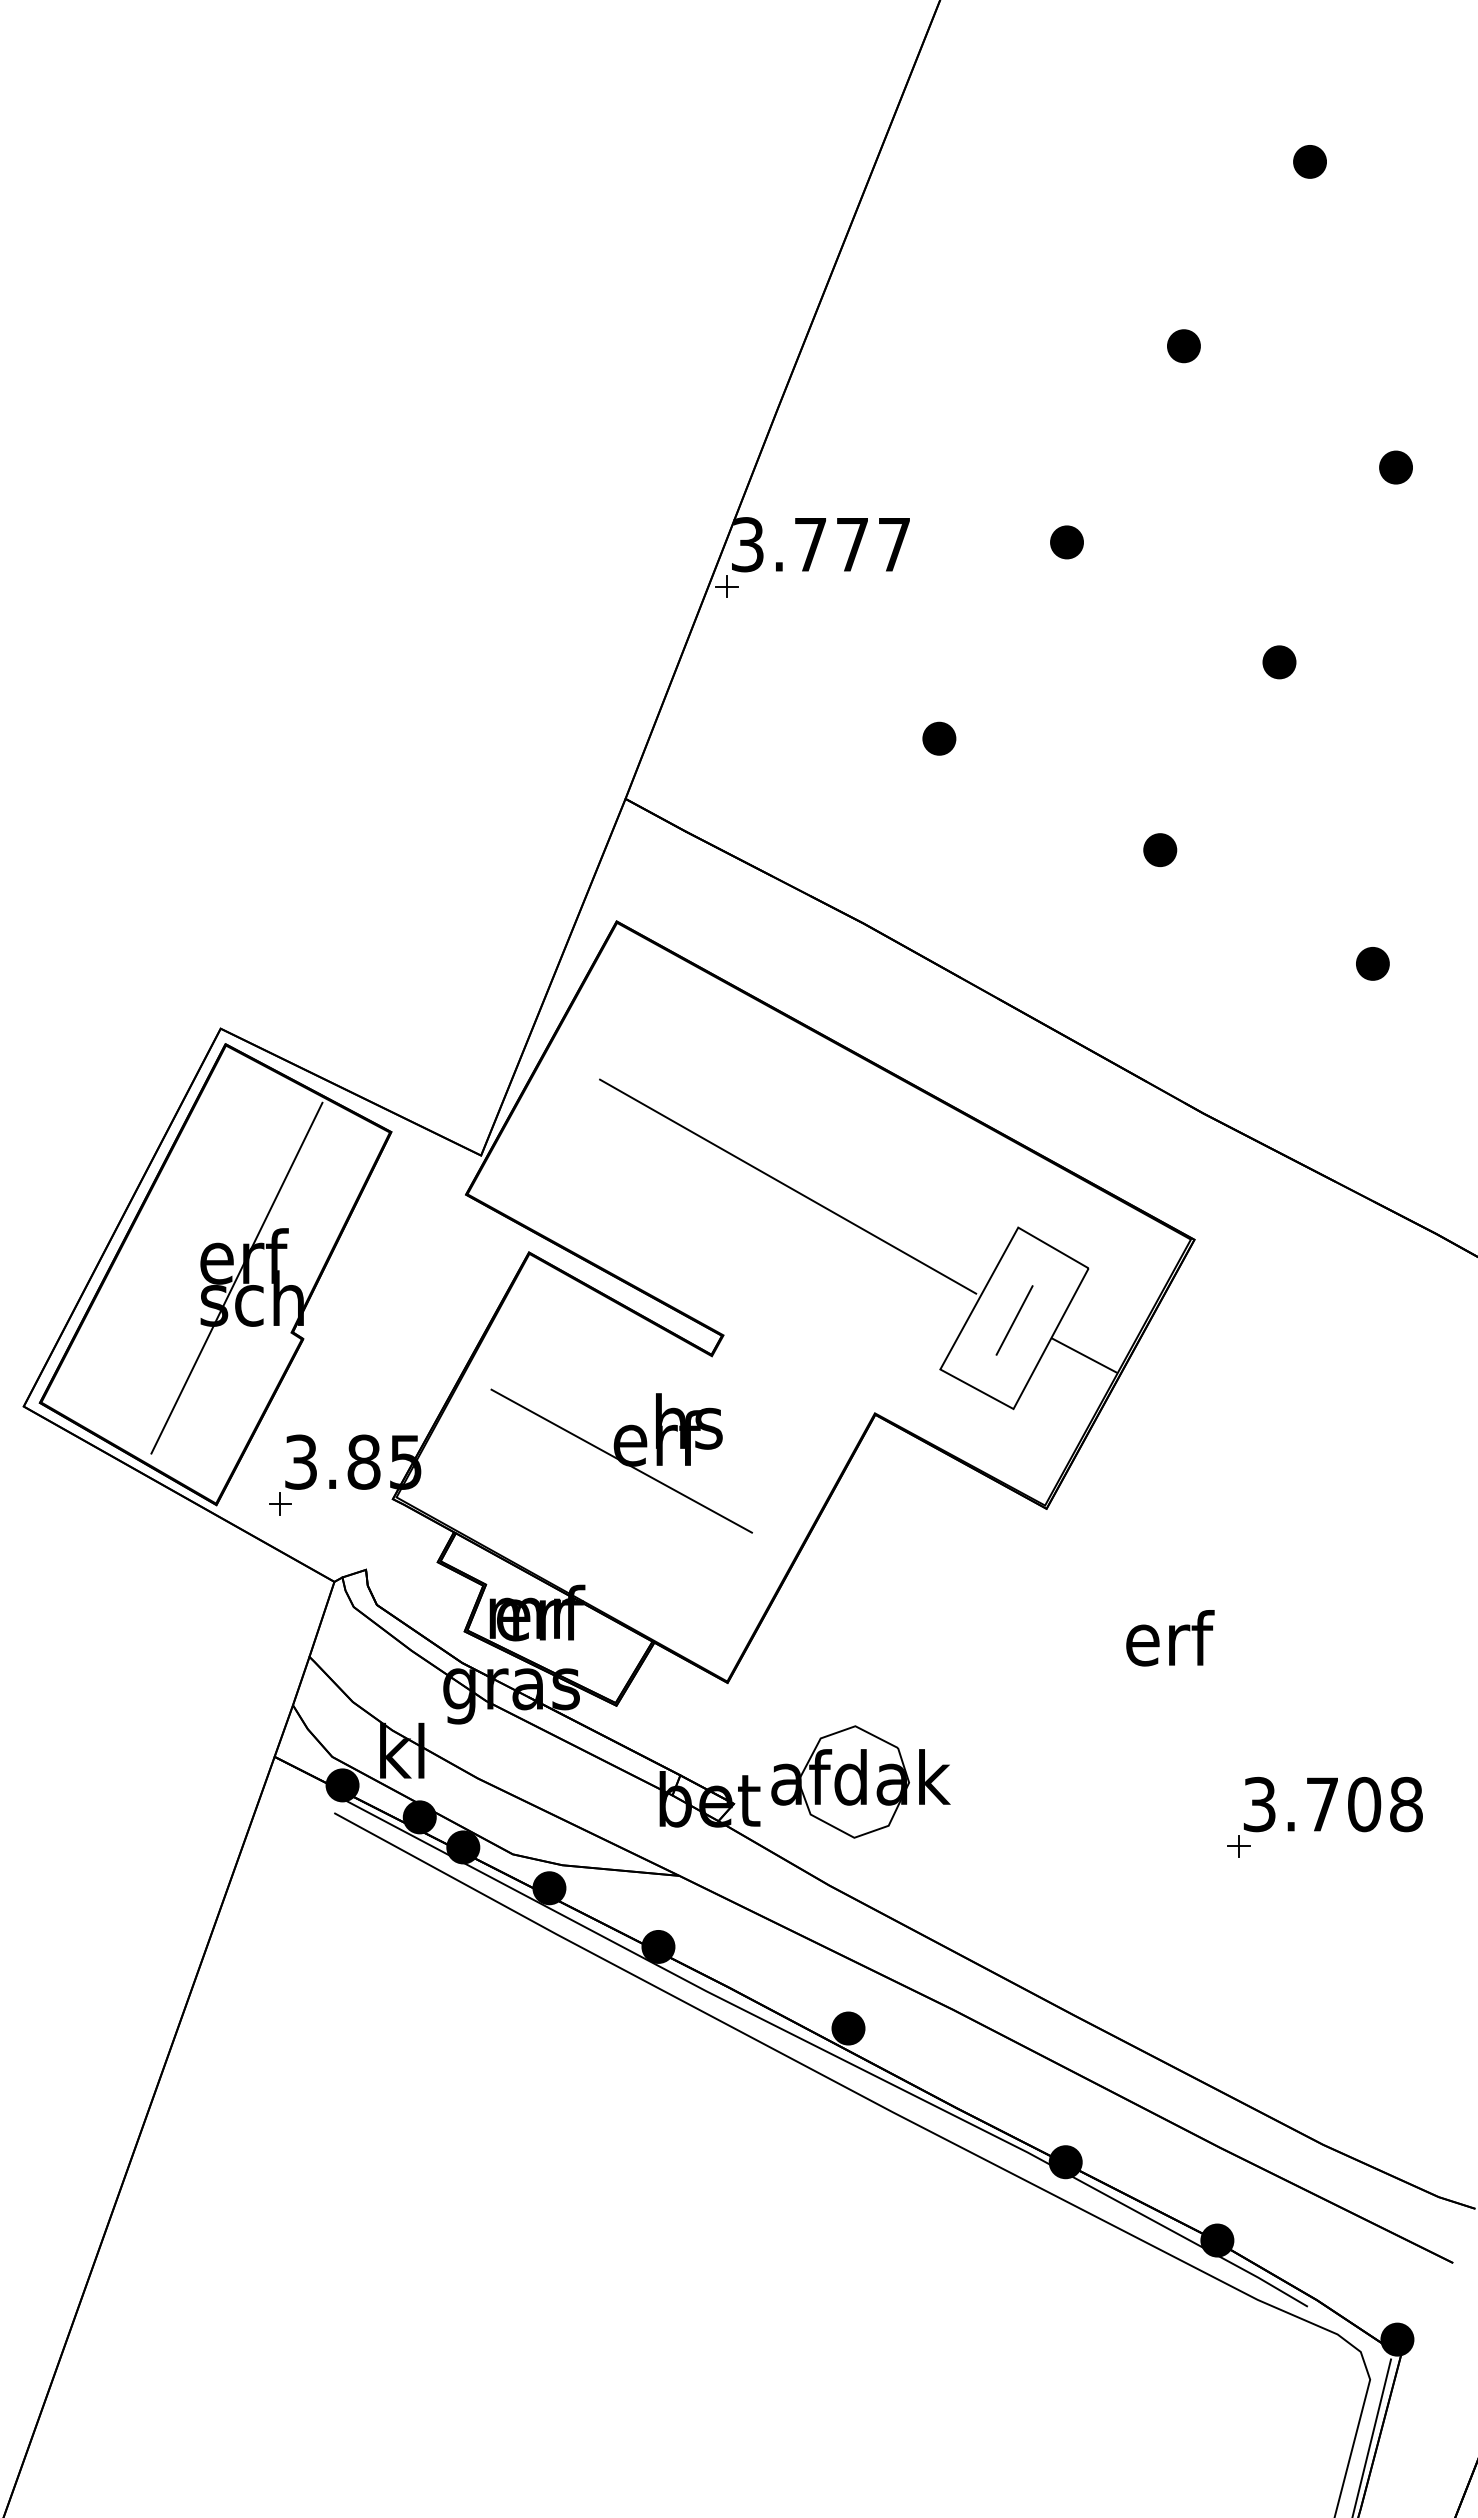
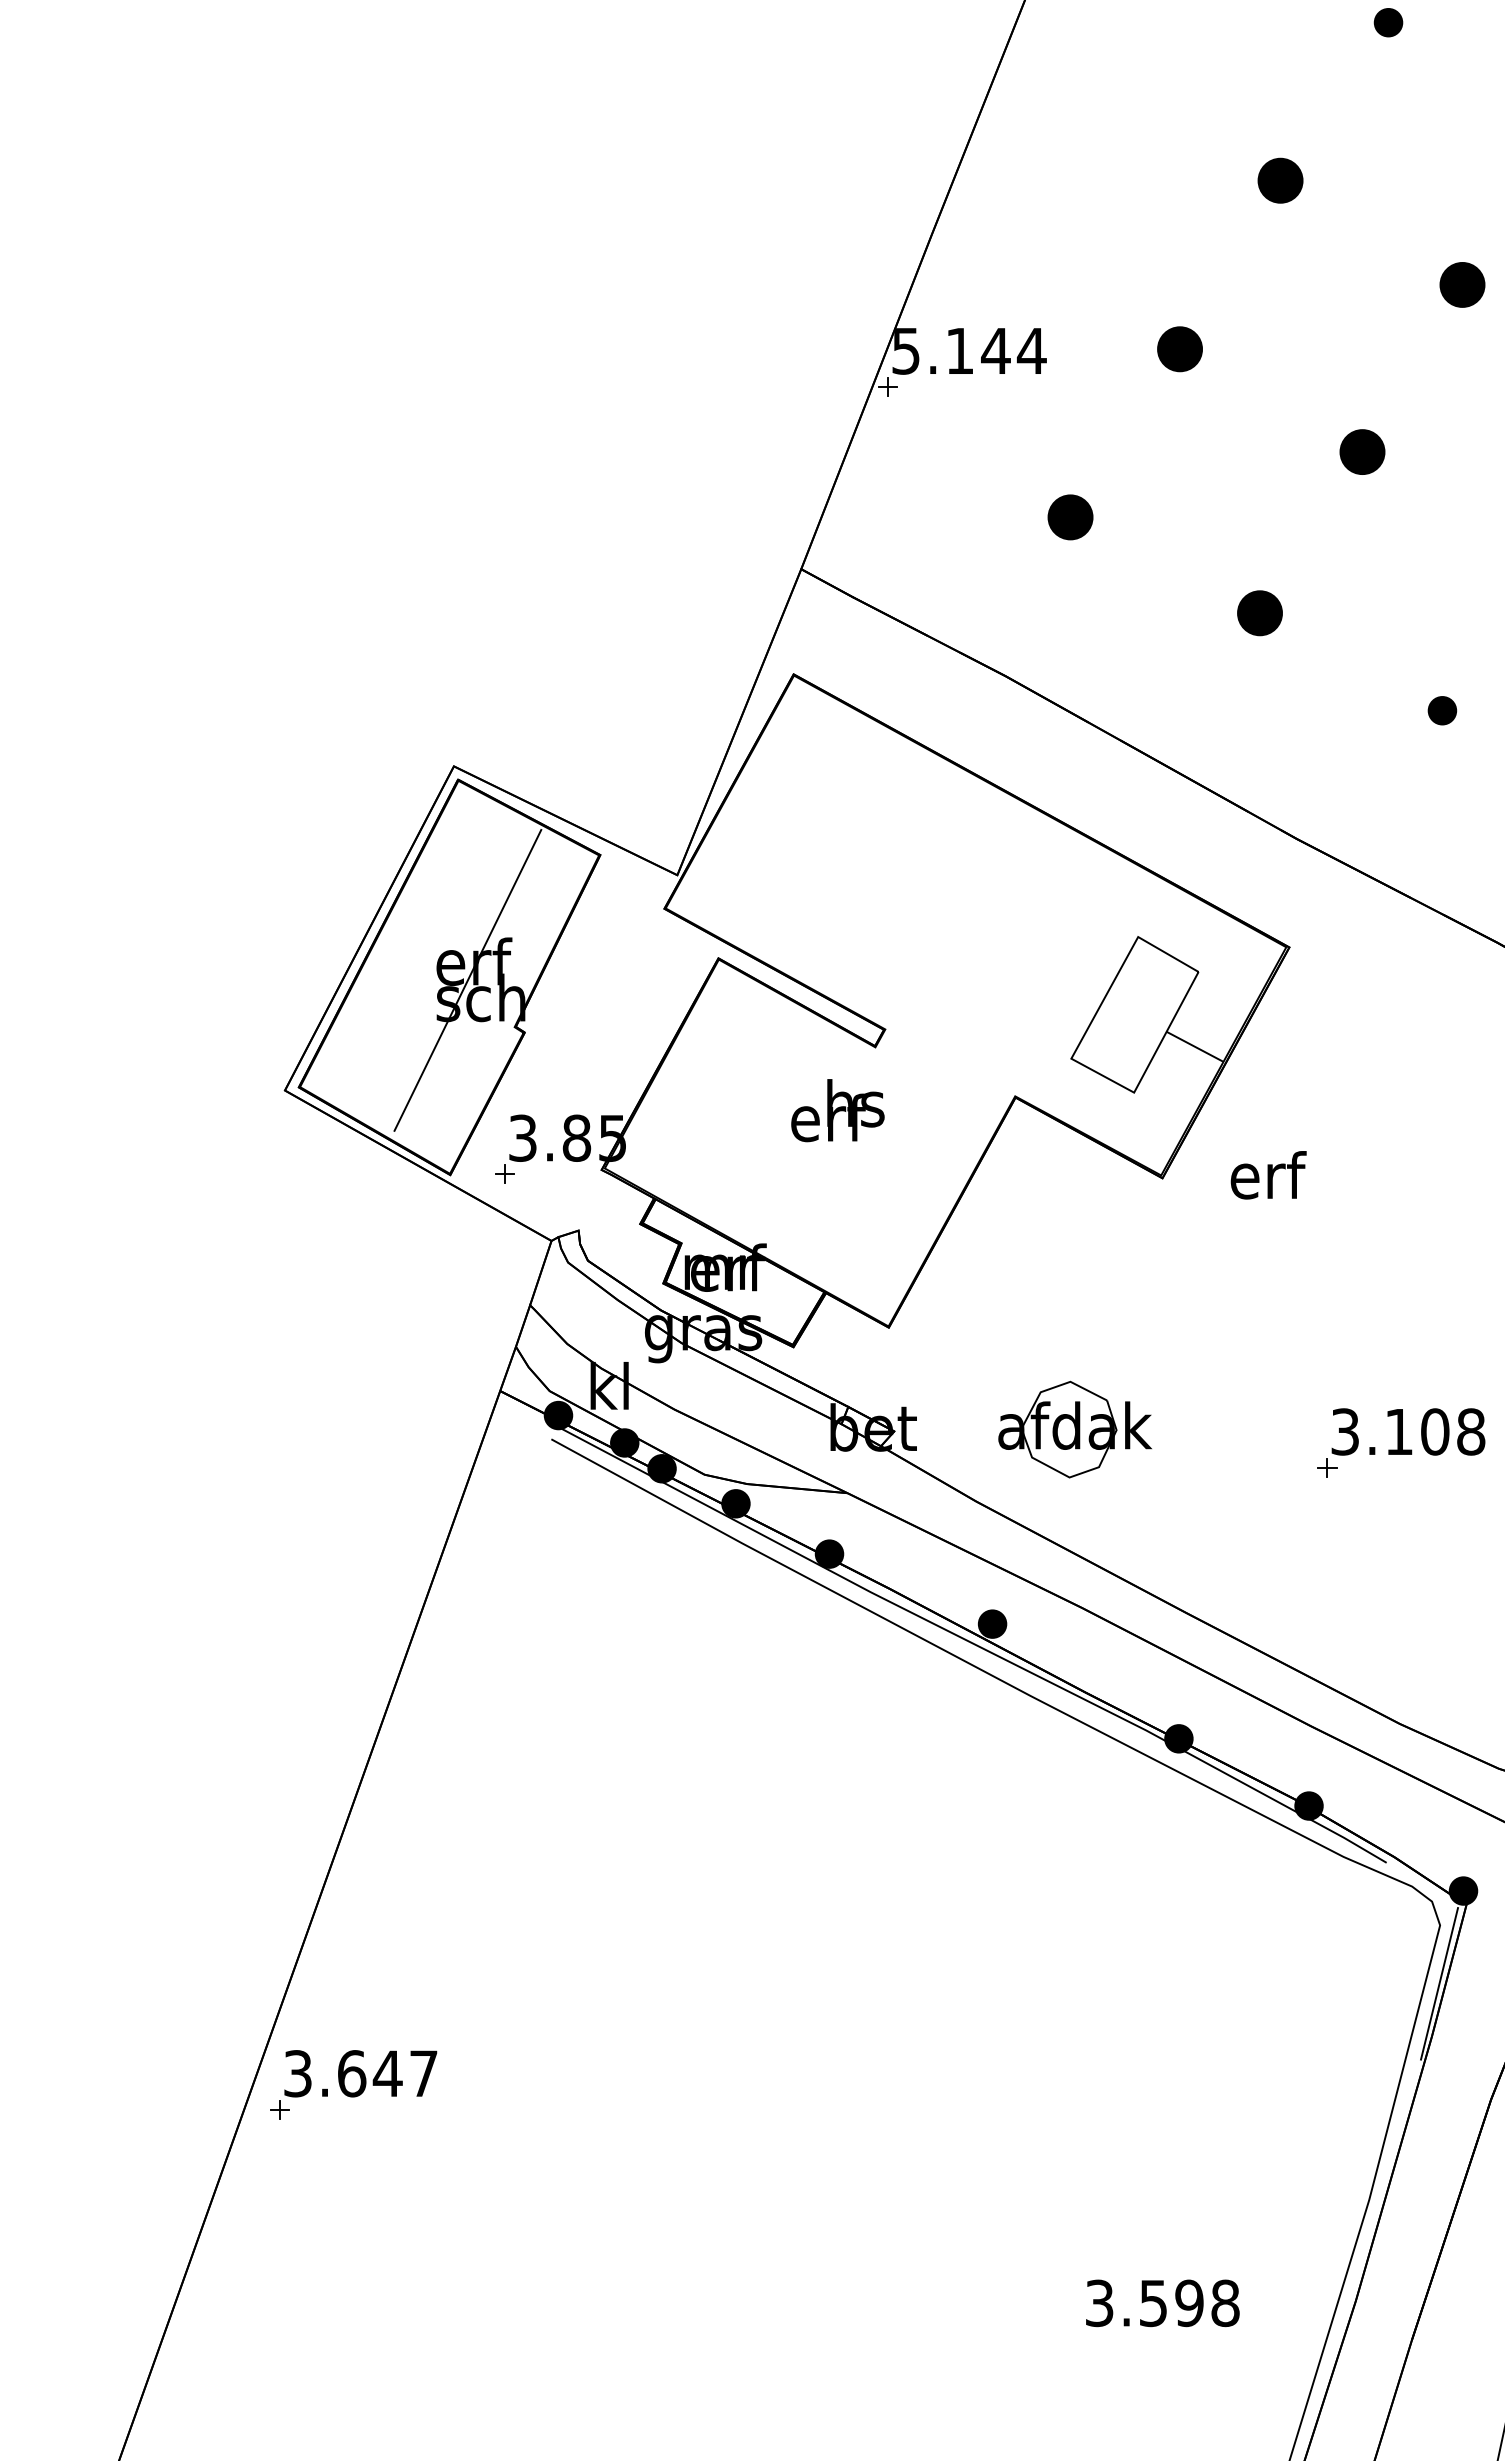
part: (1182, 345) -> (1279, 180), size x1.6
part: (1395, 467) -> (1461, 284), size x1.6
part: (1066, 541) -> (1179, 348), size x1.6
text: (821, 543) -> (969, 350), 3.777 -> 5.144
part: (1278, 661) -> (1361, 451), size x1.6
part: (939, 738) -> (1070, 517), size x1.6
part: (1159, 849) -> (1259, 612), size x1.6
line: (787, 1186) -> (940, 901), removed
line: (1013, 1320) -> (1134, 1016), removed
line: (621, 1461) -> (797, 1137), removed
text: (1170, 1638) -> (1268, 1175), moved
part: (860, 1781) -> (1074, 1429), moved
text: (1322, 1803) -> (1399, 1431), 3.708 -> 3.108

